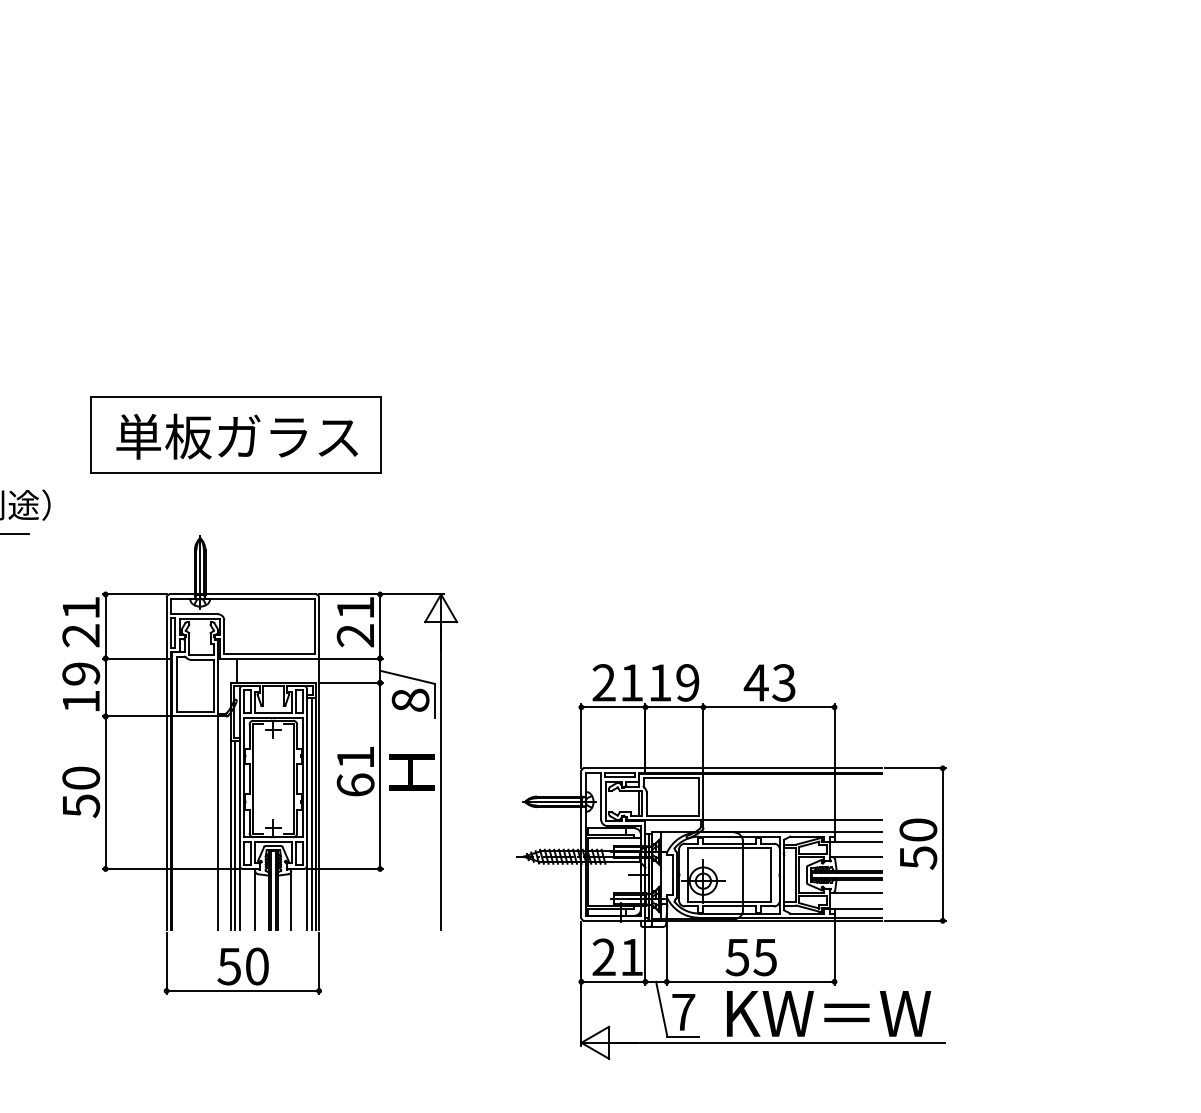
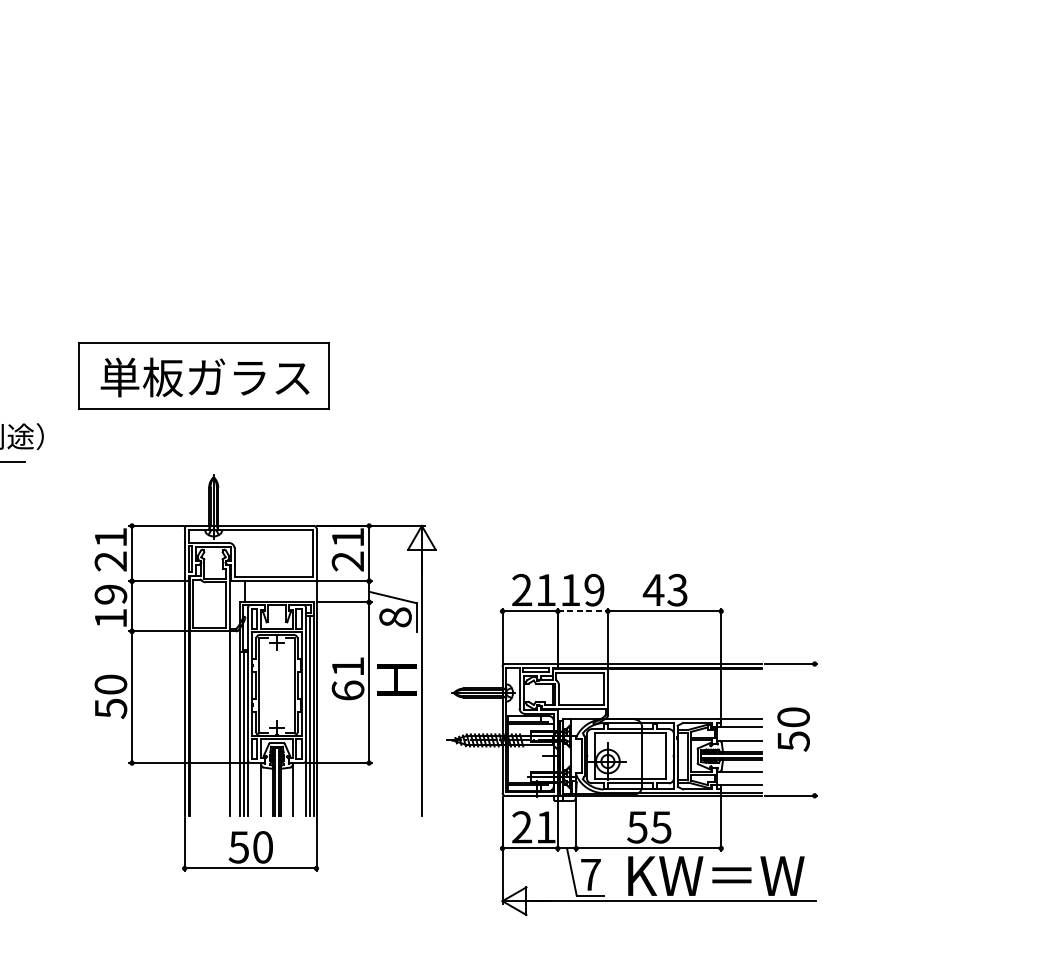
line: (674, 707) -> (582, 611), solid -> dashed
part: (260, 764) -> (265, 672), moved
line: (792, 820) -> (684, 709), removed
line: (942, 844) -> (814, 729), removed

